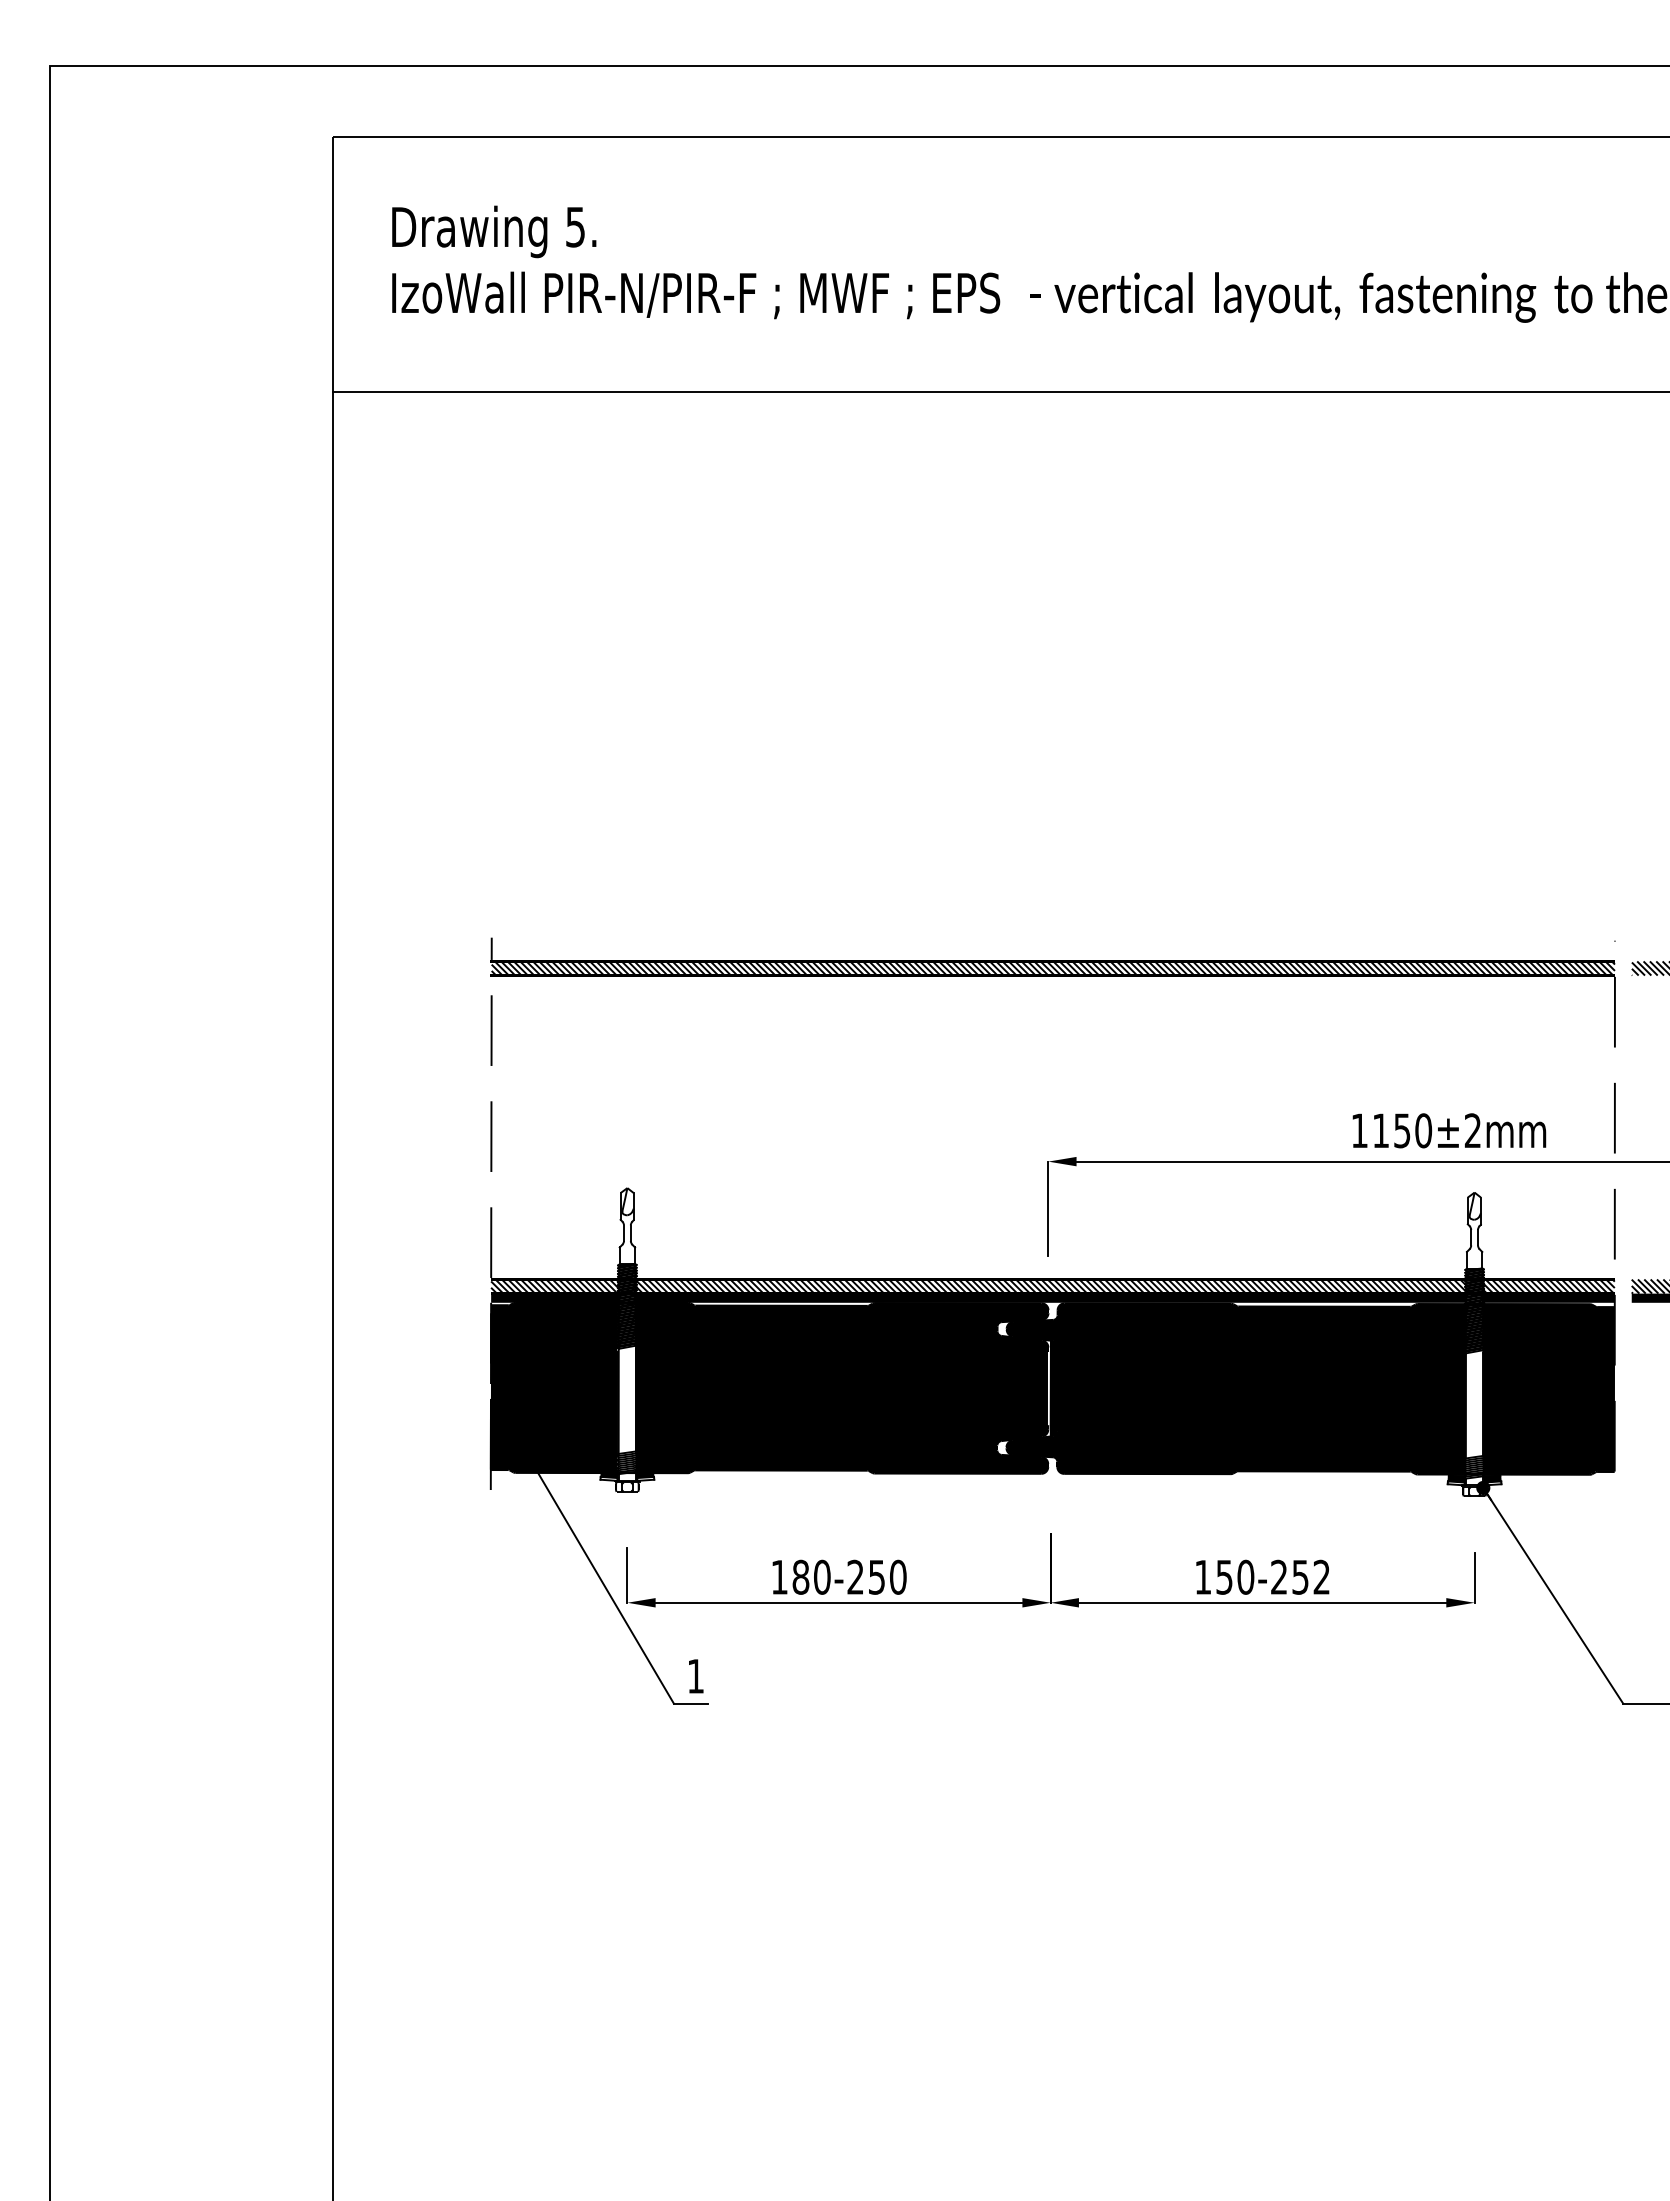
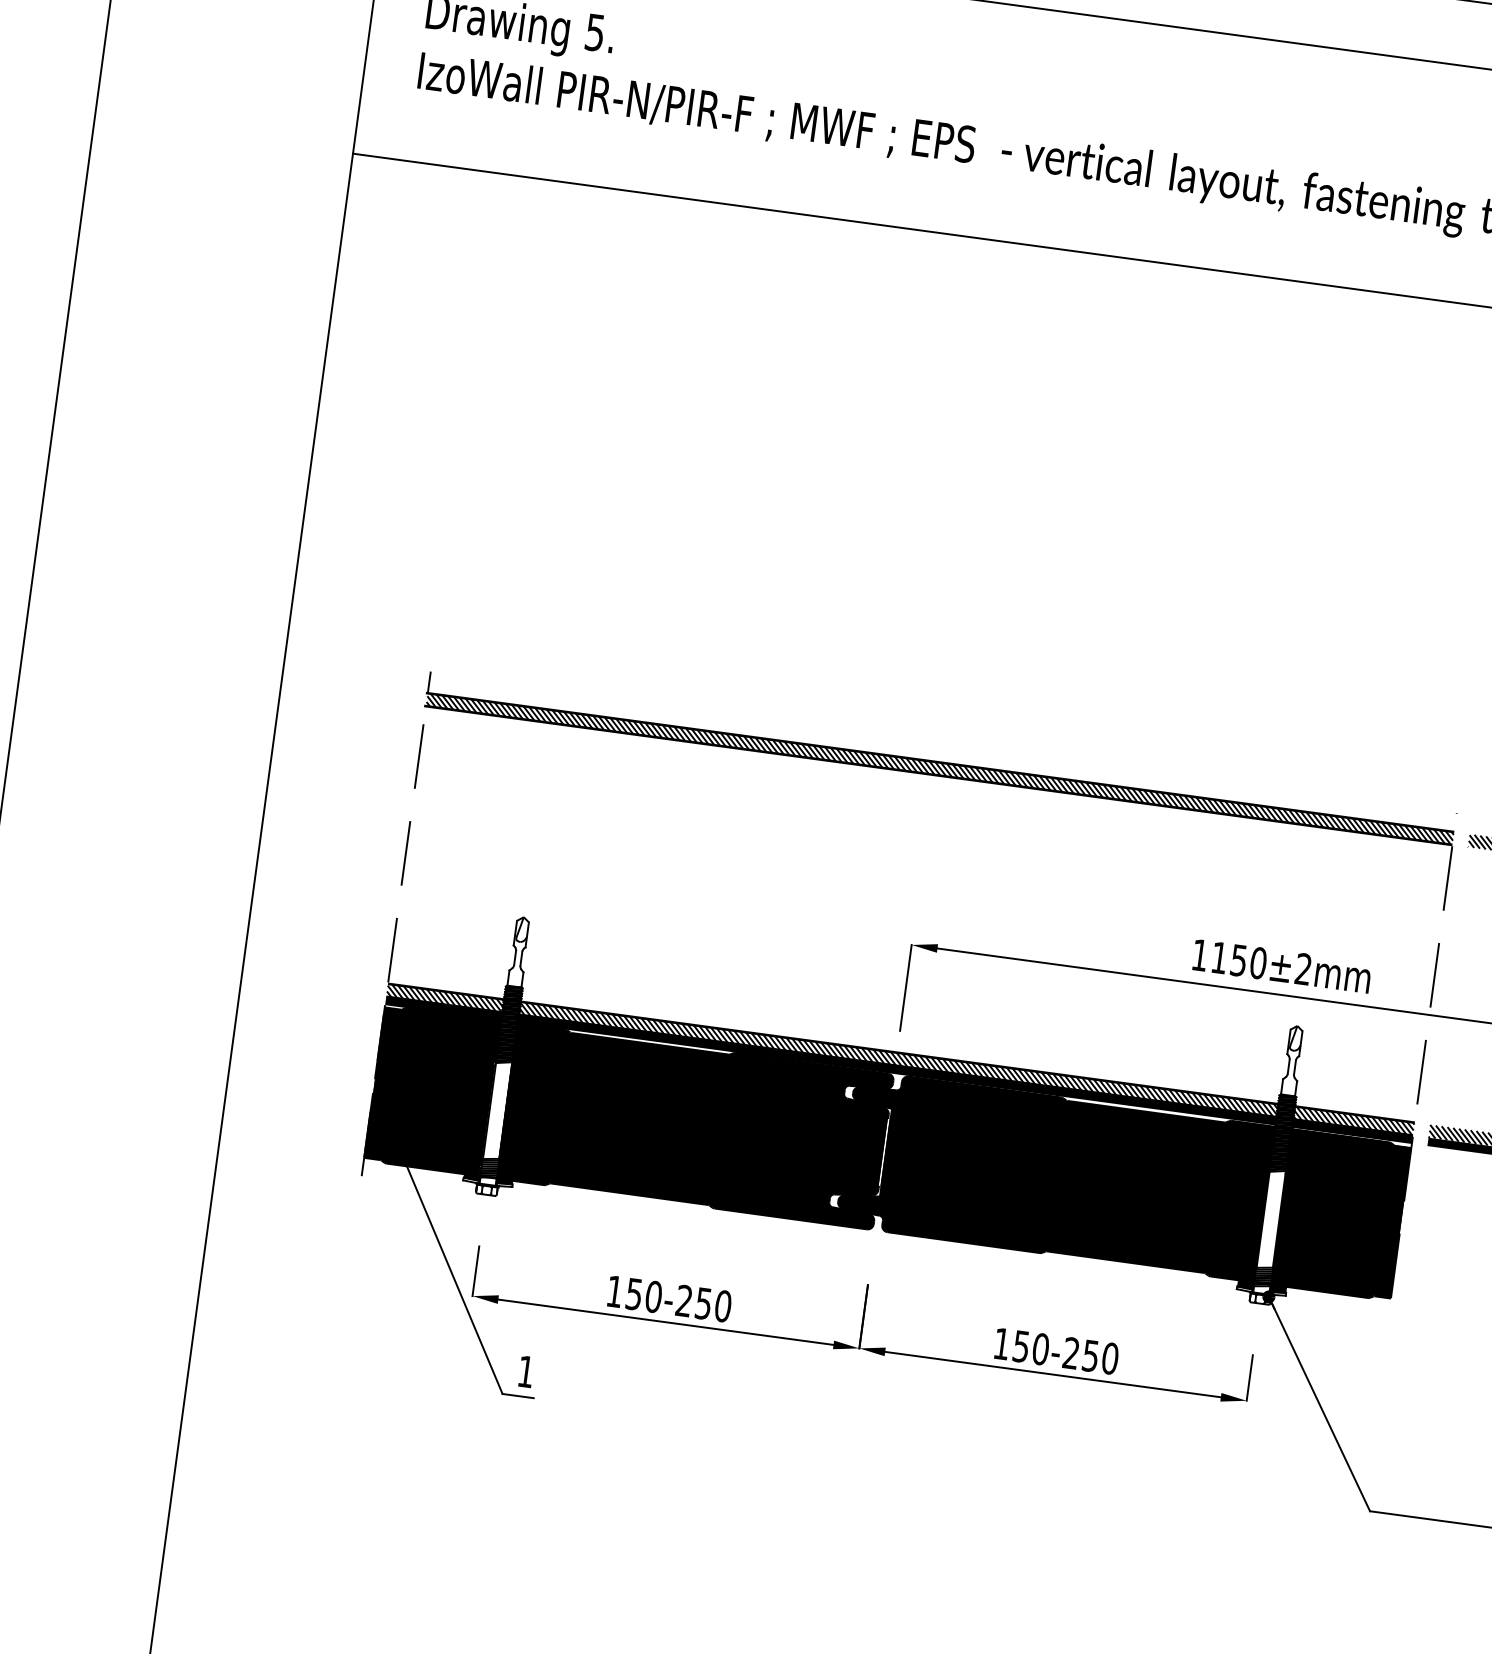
text: (800, 1576) -> (634, 1293), 180-250 -> 150-250
text: (1321, 1576) -> (1110, 1357), 150-252 -> 150-250

